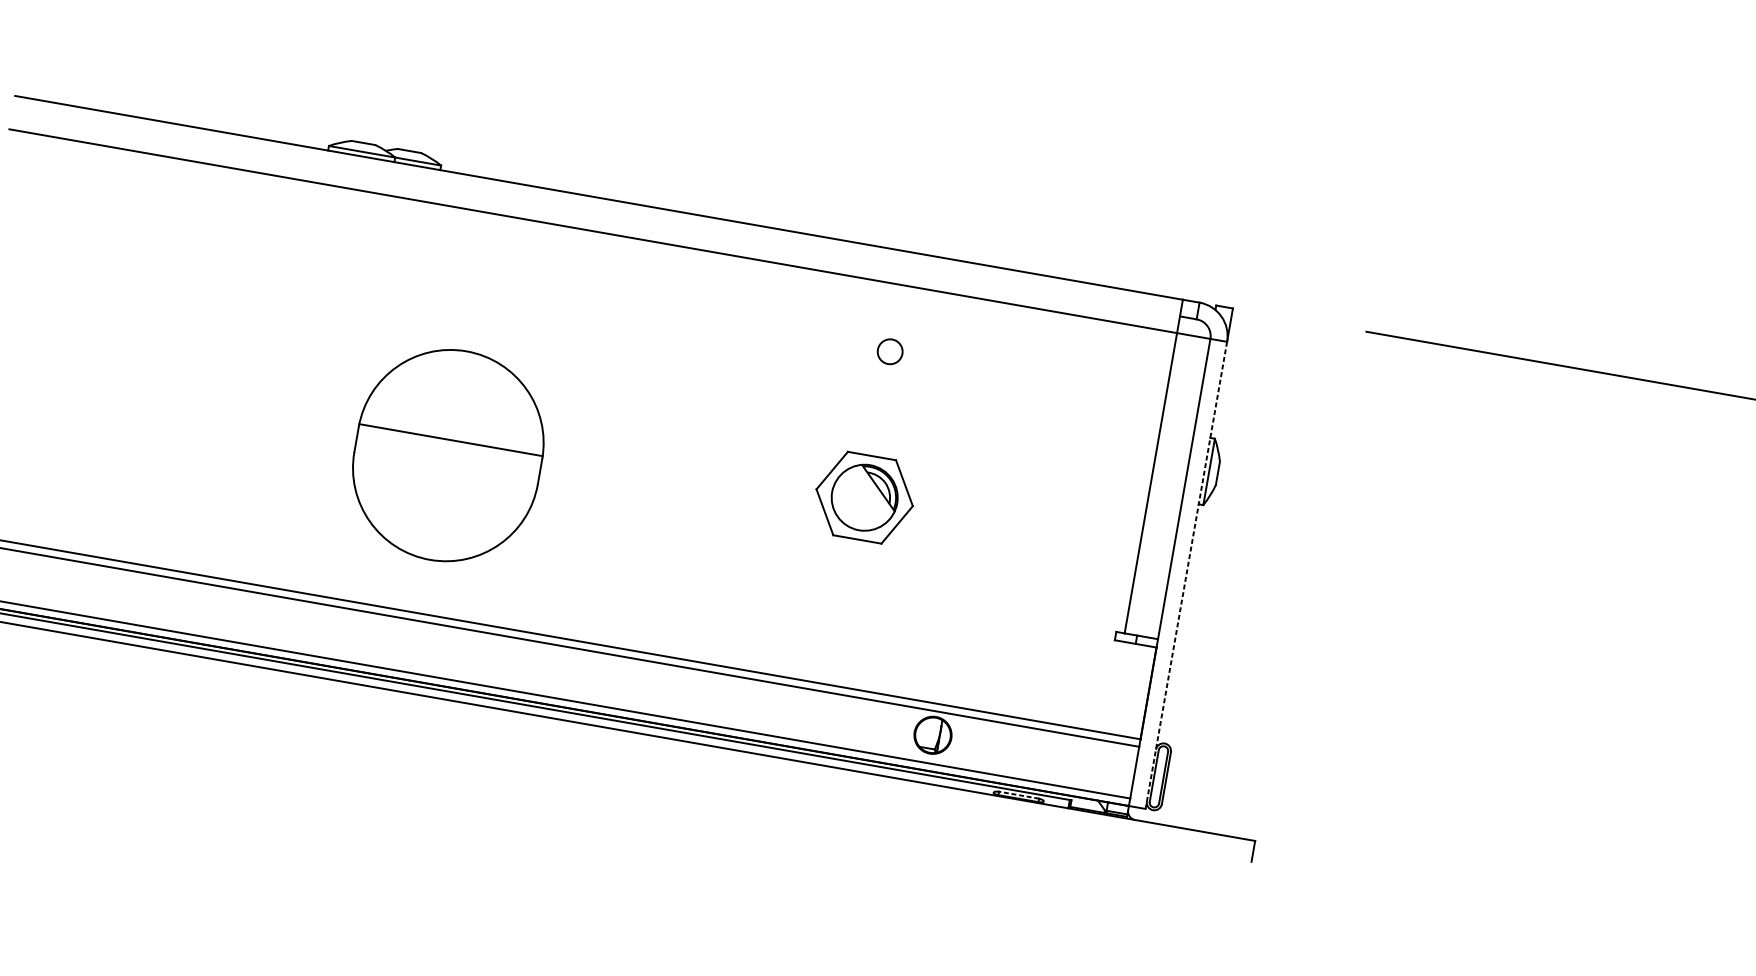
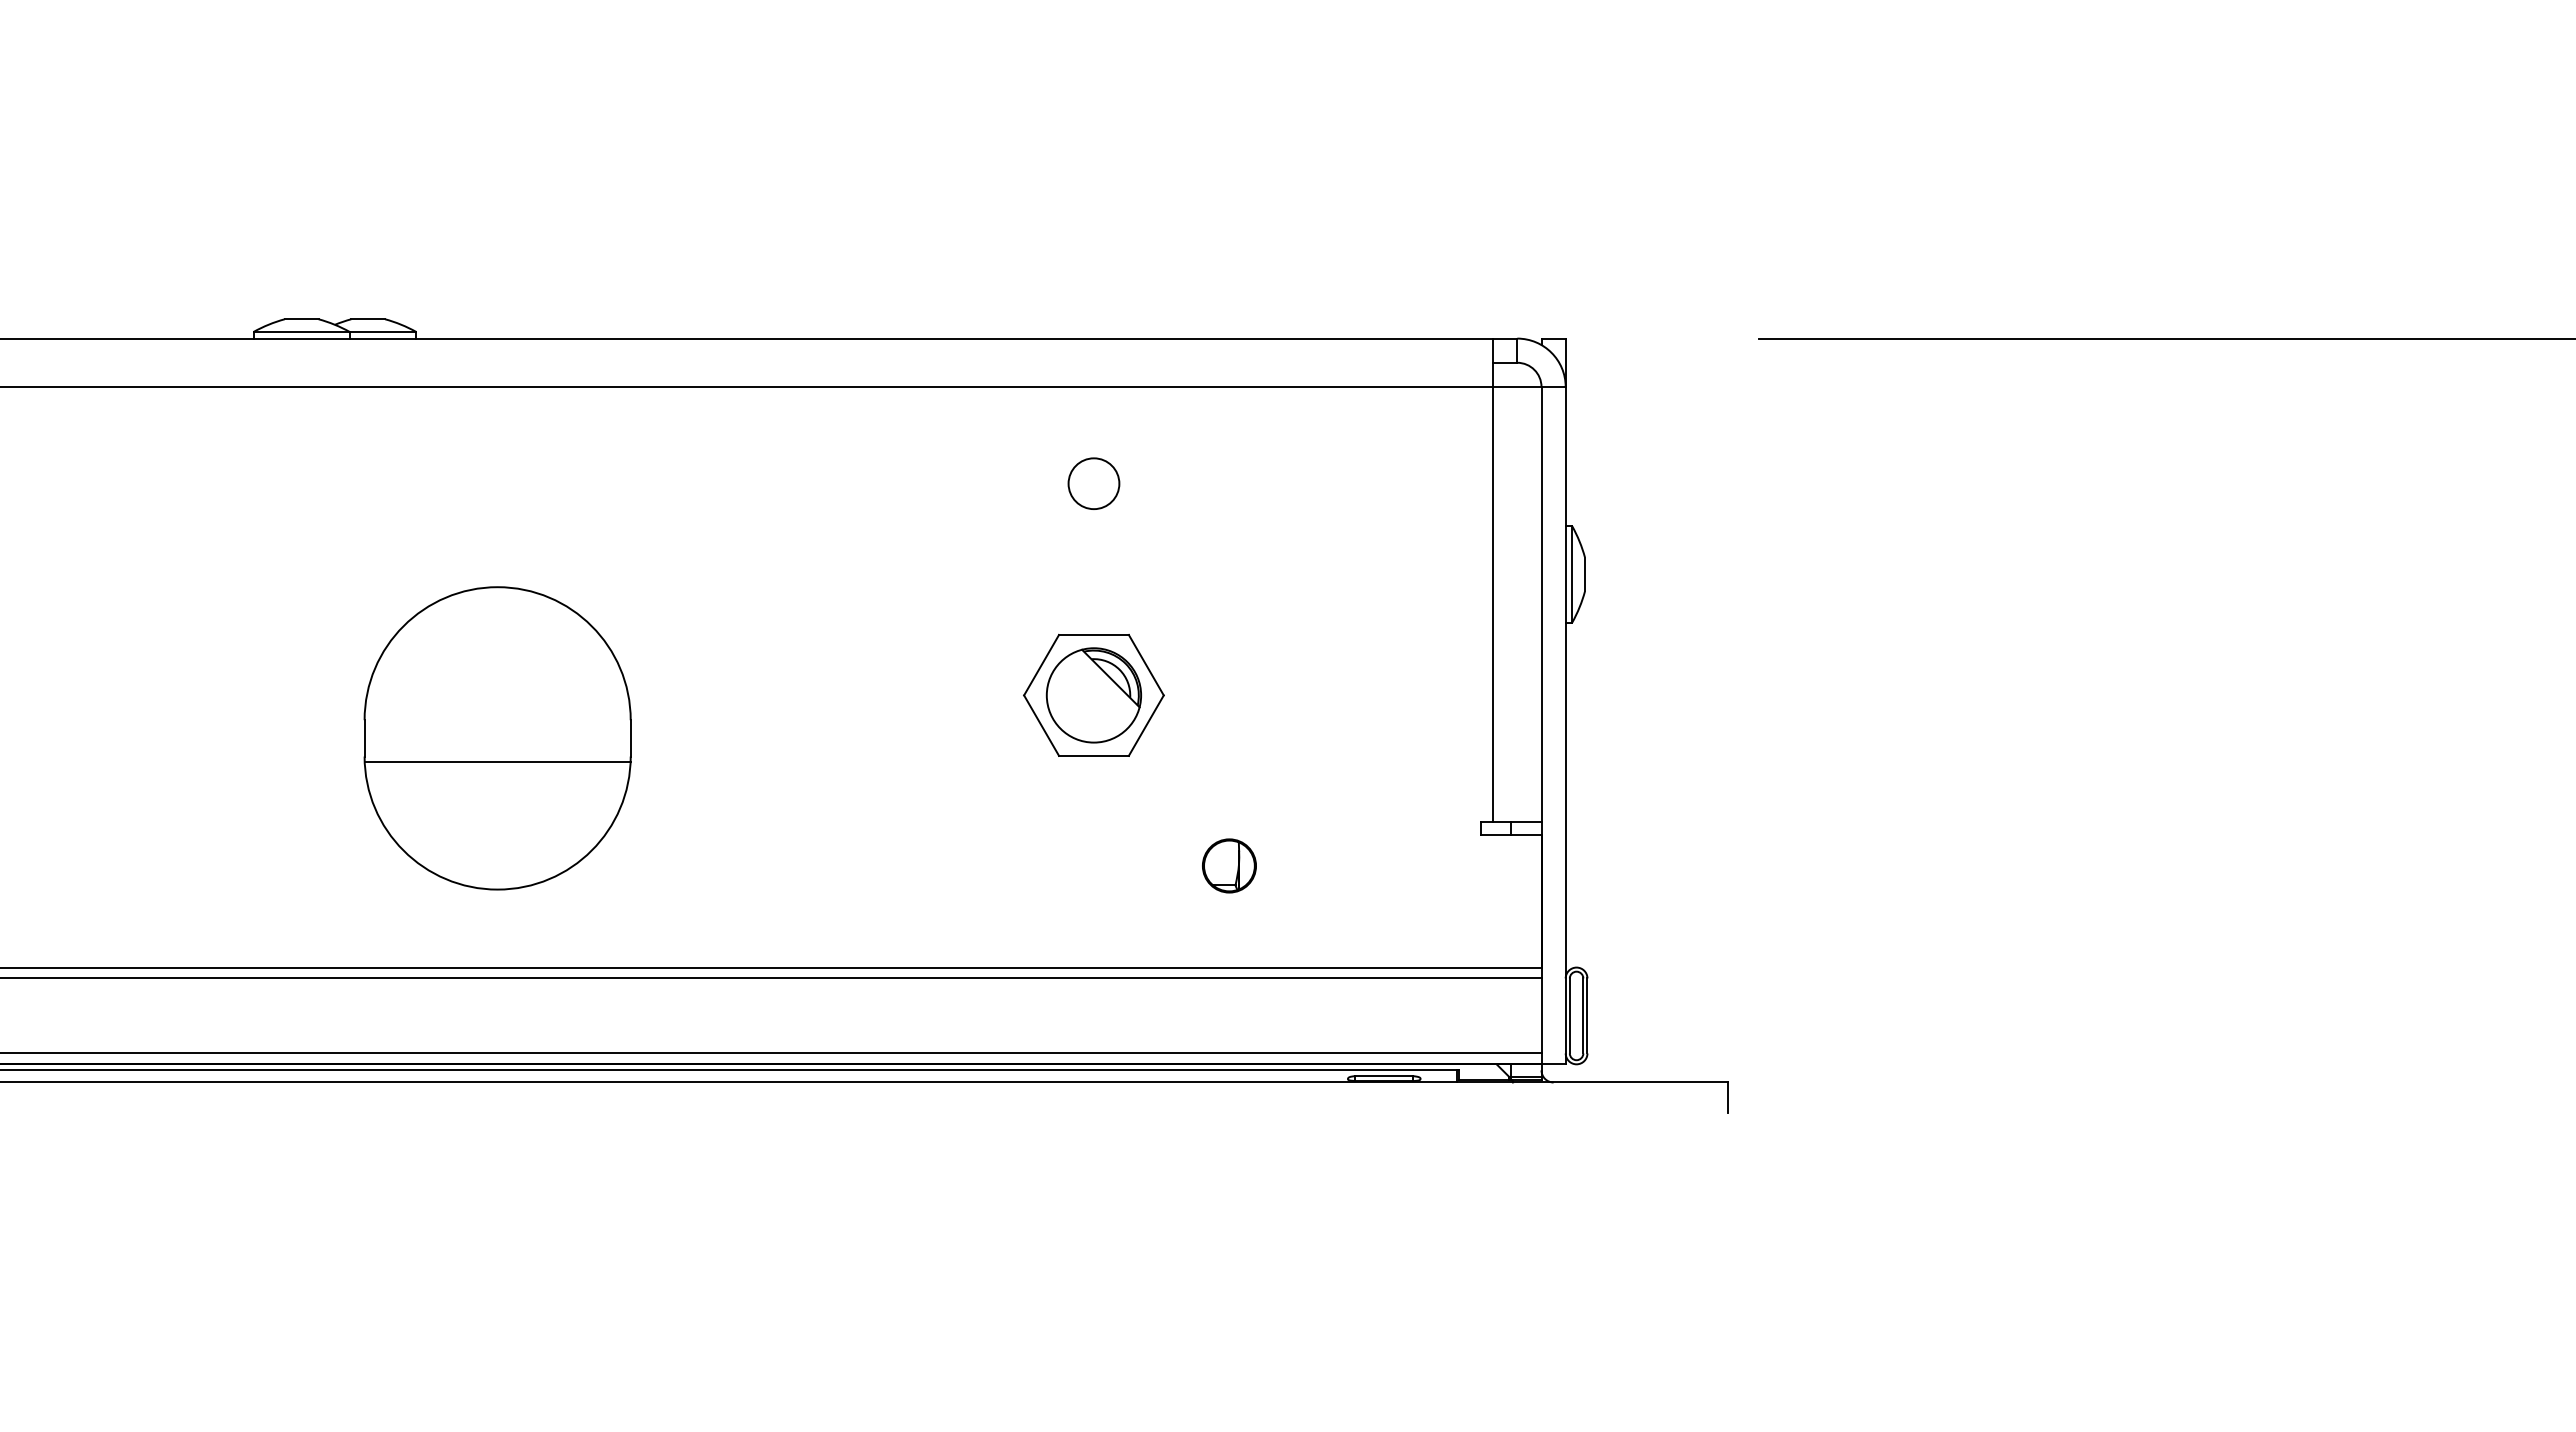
circle: (889, 351) -> (1093, 483), size x1.43
line: (450, 439) -> (497, 761), moved
line: (1186, 575) -> (1565, 725), dashed -> solid
part: (933, 735) -> (1229, 865), moved
line: (1018, 795) -> (1383, 1076), dashed -> solid

